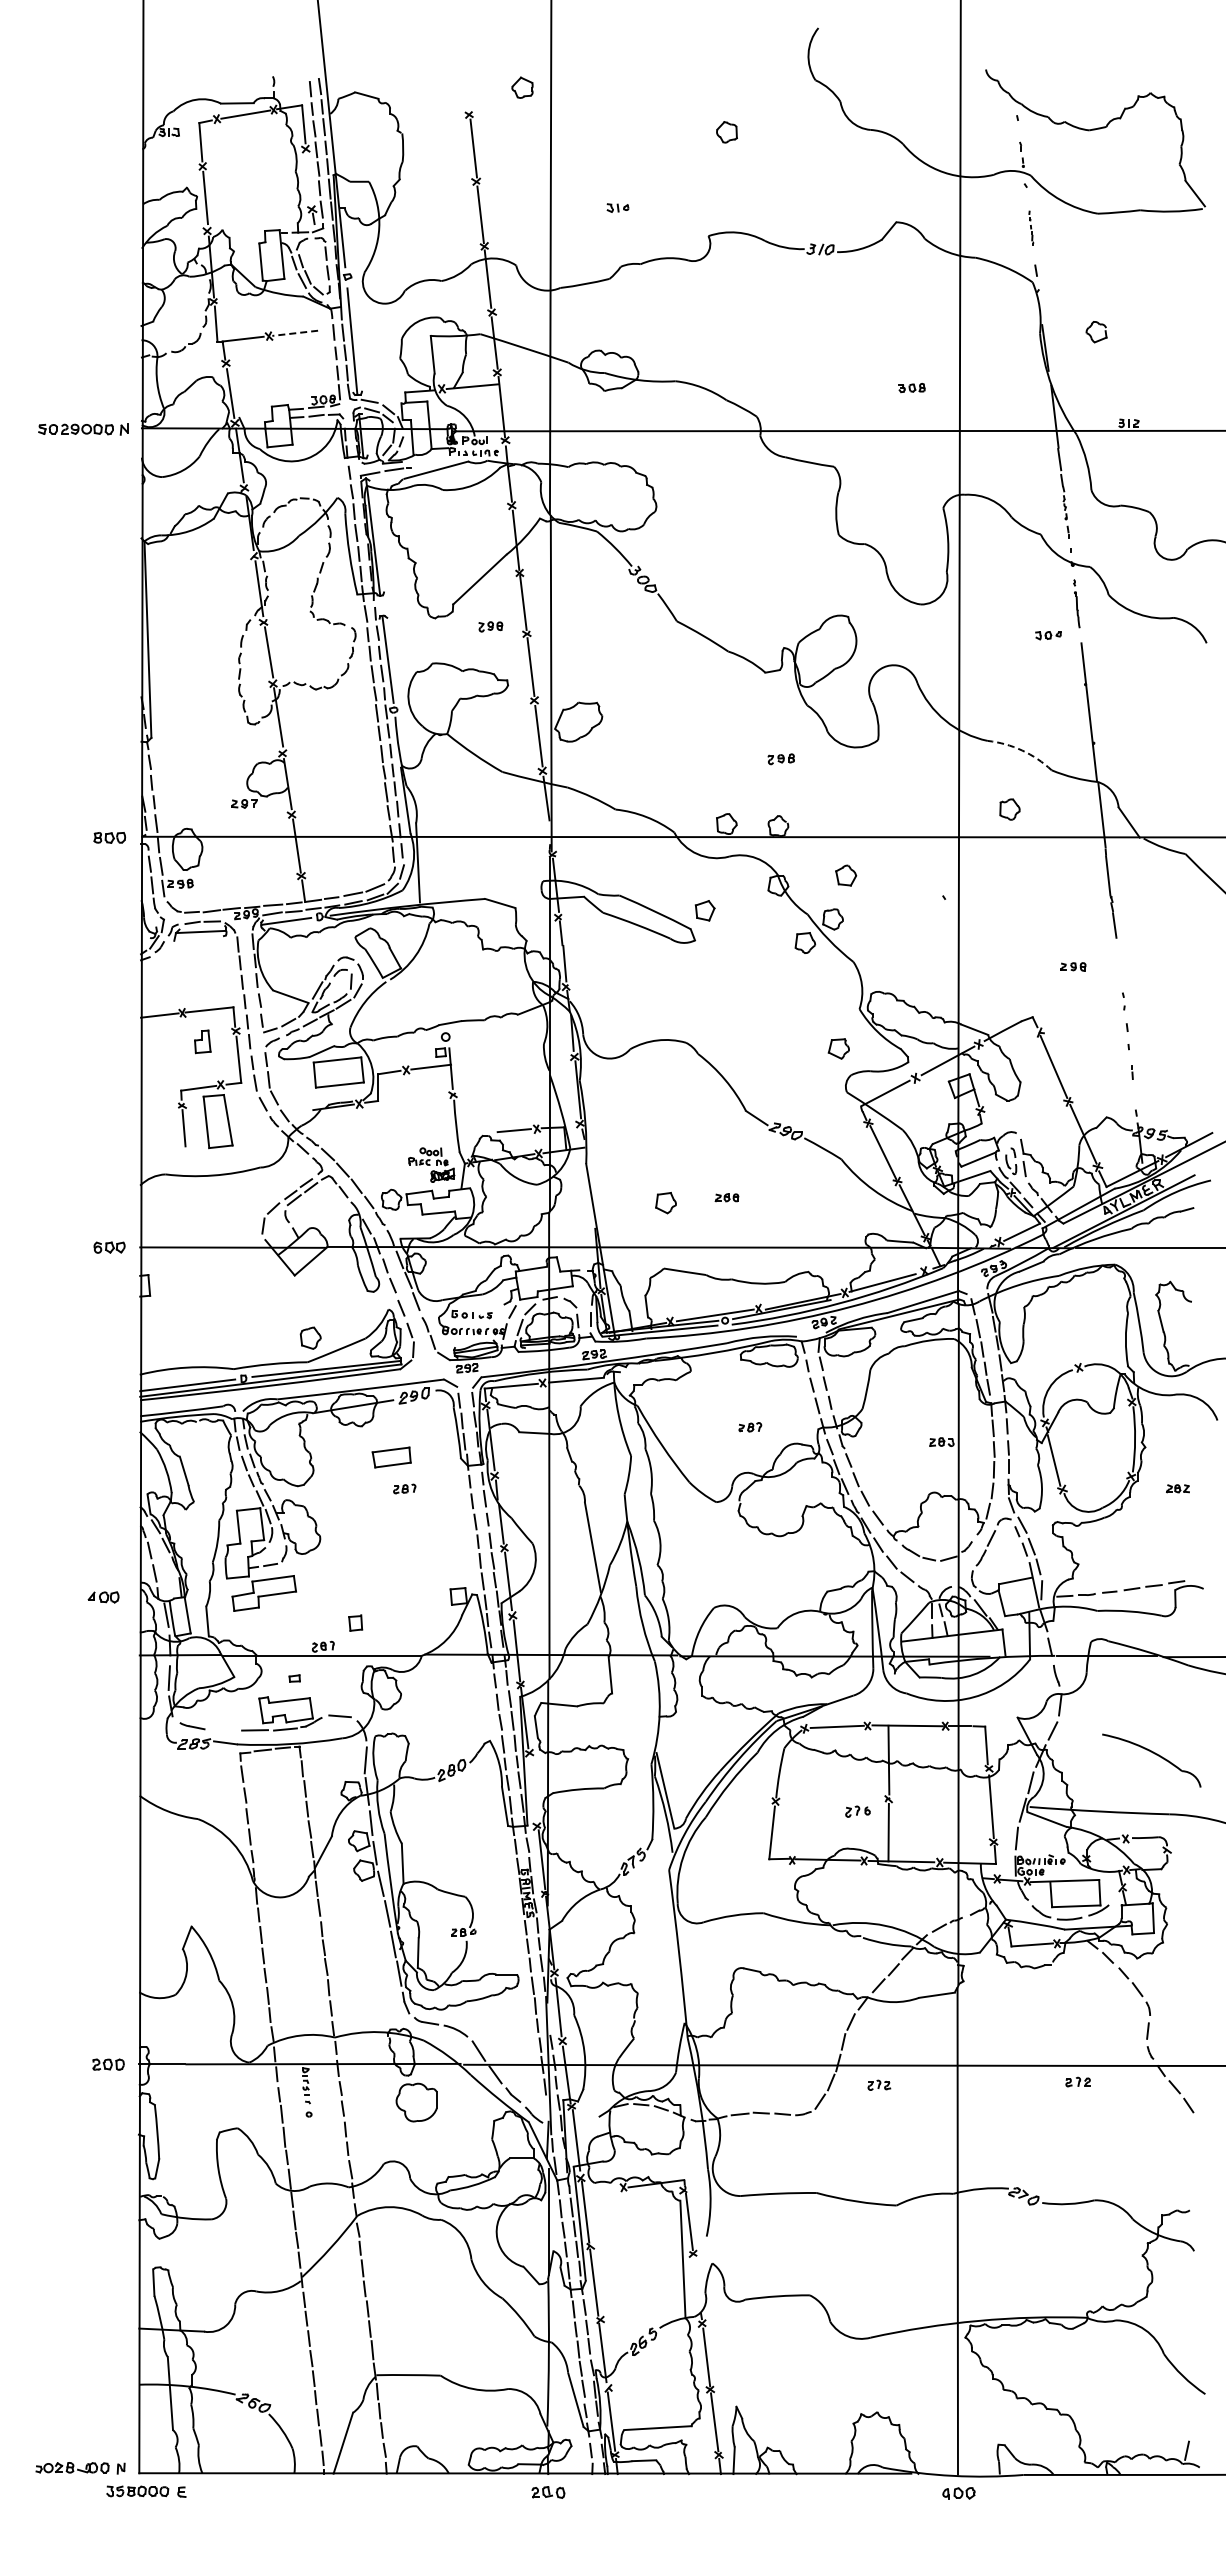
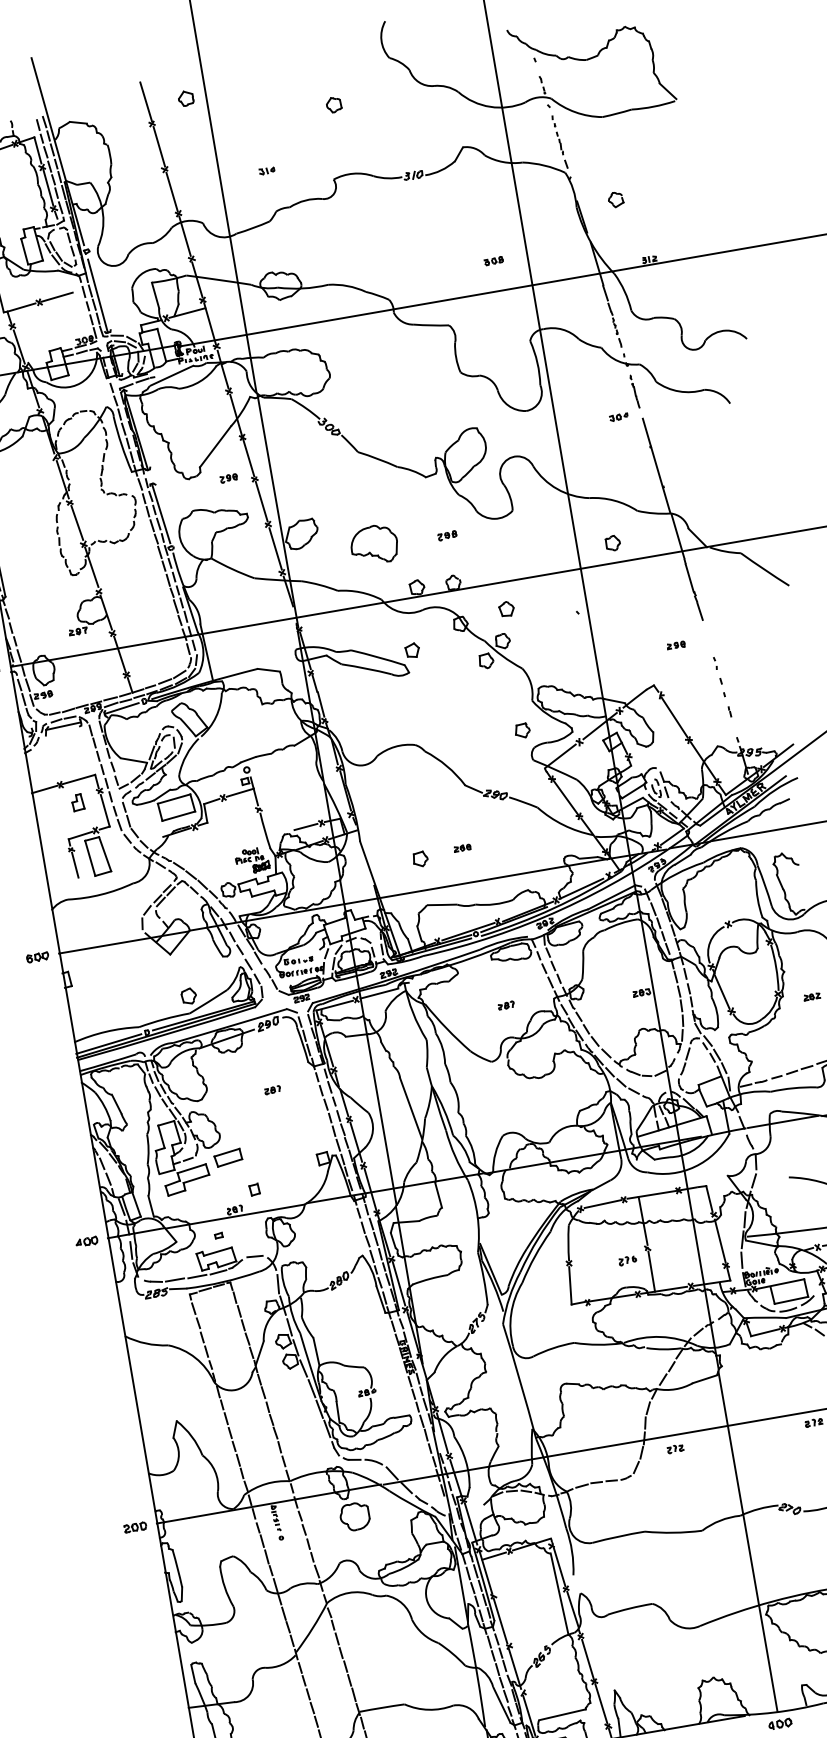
line: (465, 82) -> (145, 101), added
line: (309, 178) -> (48, 187), added
part: (1031, 227) -> (557, 134), size x1.67
line: (294, 333) -> (56, 297), dashed -> solid
arc: (1022, 750) -> (614, 500), dashed -> solid
part: (676, 753) -> (373, 544), added
part: (391, 1457) -> (228, 1157), moved
part: (103, 1597) -> (86, 1241), moved
line: (223, 1729) -> (175, 1279), added
line: (533, 1788) -> (398, 1283), added
line: (600, 2190) -> (493, 1555), added
line: (697, 2284) -> (572, 1609), added

